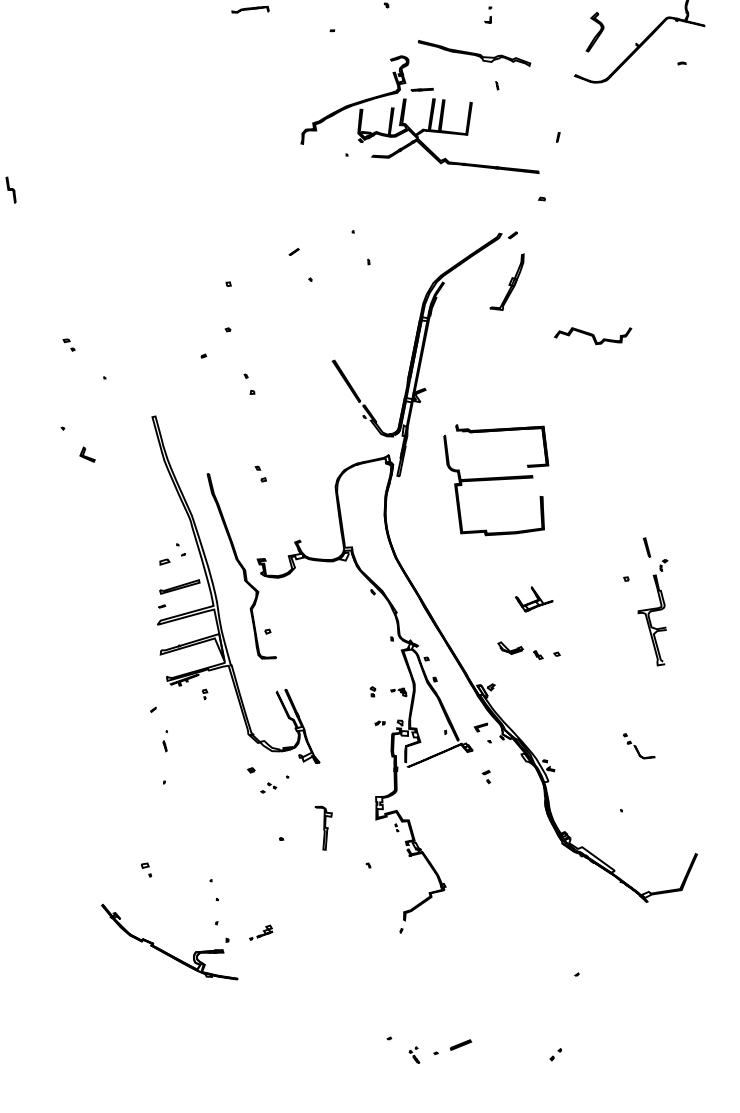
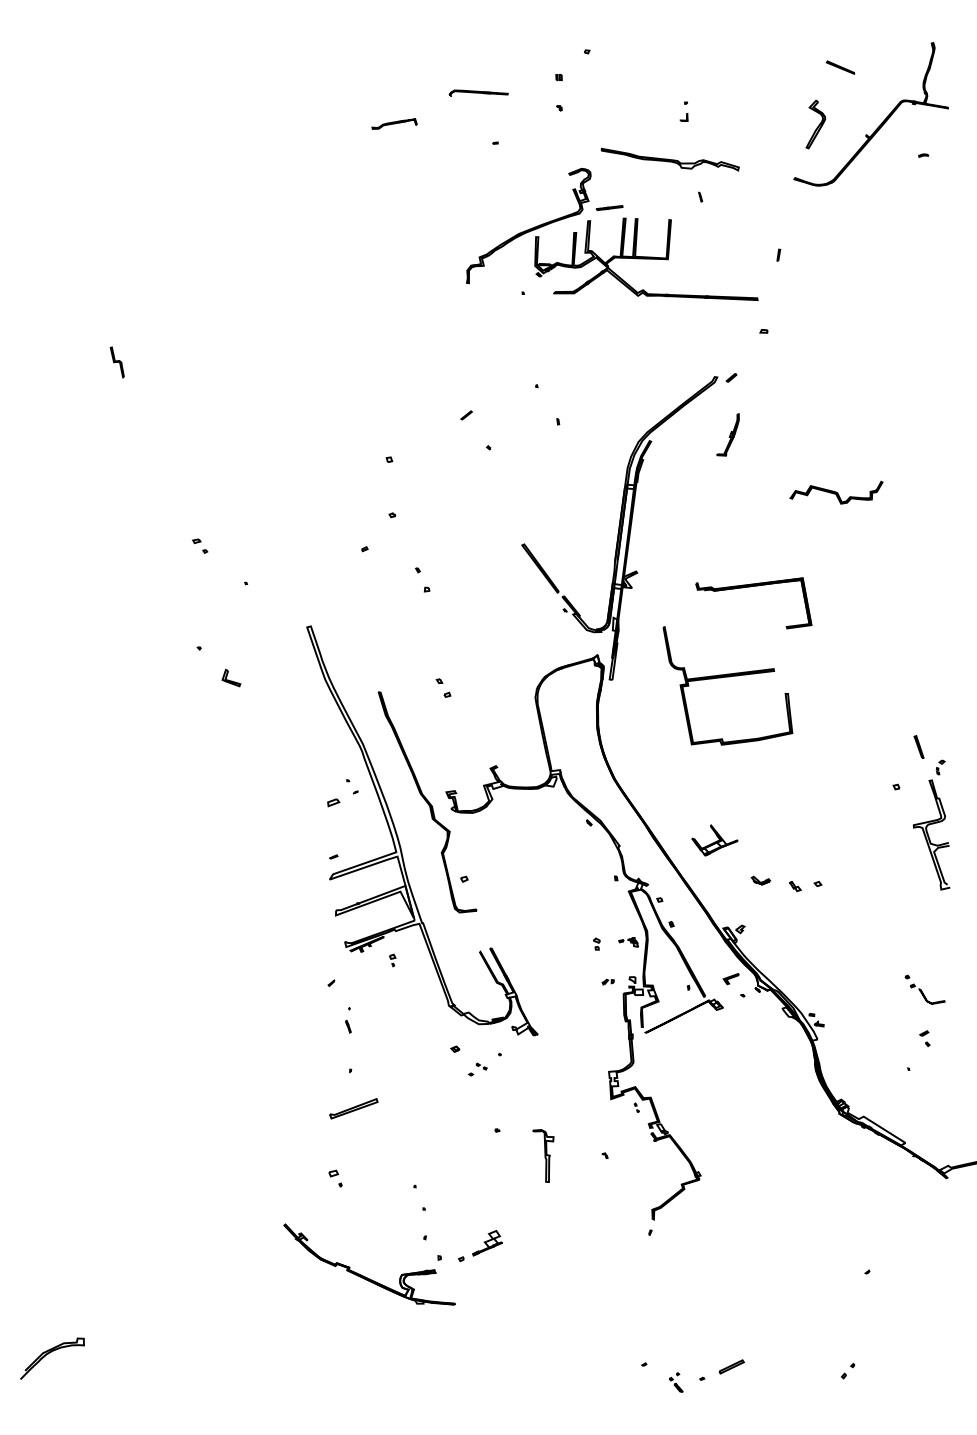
part: (506, 281) -> (727, 434), size x0.6
part: (500, 431) -> (750, 587), moved
part: (179, 586) -> (353, 1108), moved
part: (533, 599) -> (714, 840), moved
part: (510, 648) -> (760, 880), size x0.6
part: (486, 776) -> (924, 1038), moved
part: (322, 827) -> (543, 1155), moved
part: (261, 932) -> (480, 1245), size x1.6

